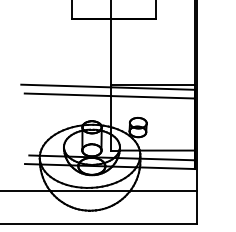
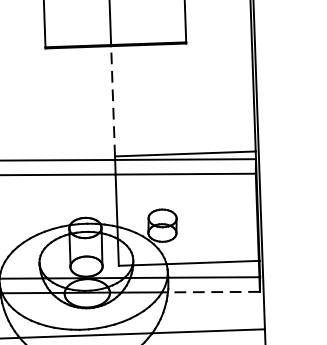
line: (111, 52) -> (113, 101), solid -> dashed
line: (166, 168) -> (212, 292), solid -> dashed

